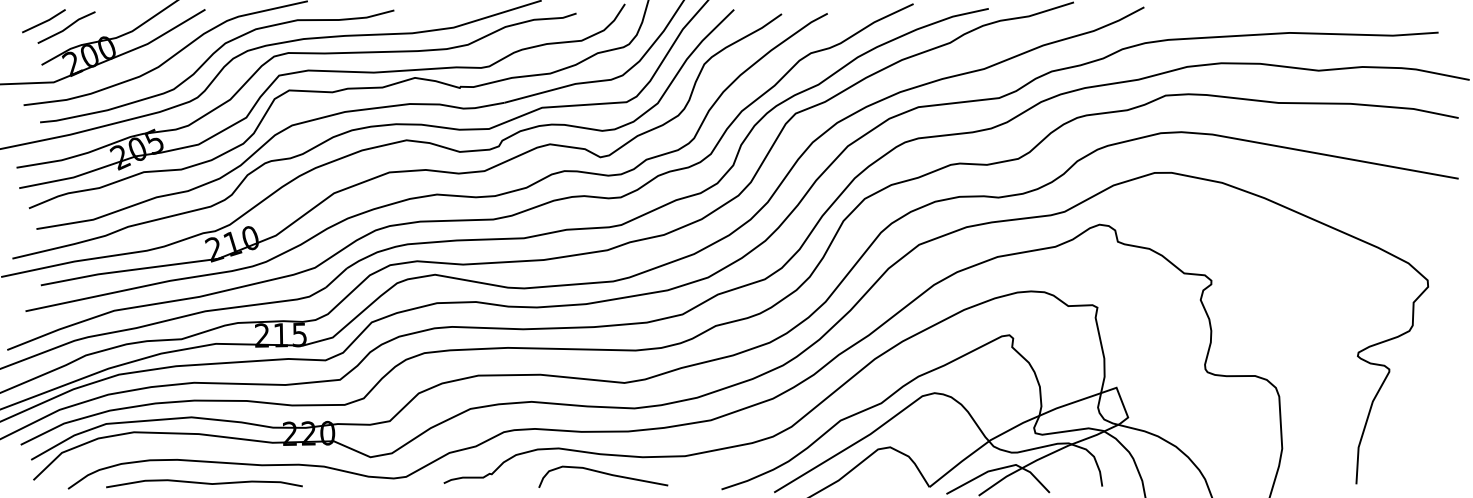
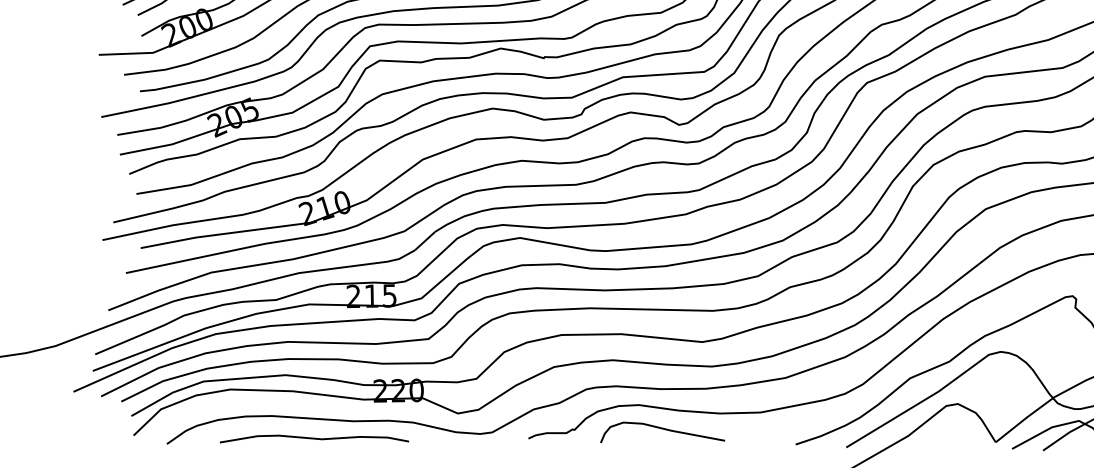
curve: (604, 474) -> (663, 430), moved
curve: (204, 483) -> (314, 438), moved

